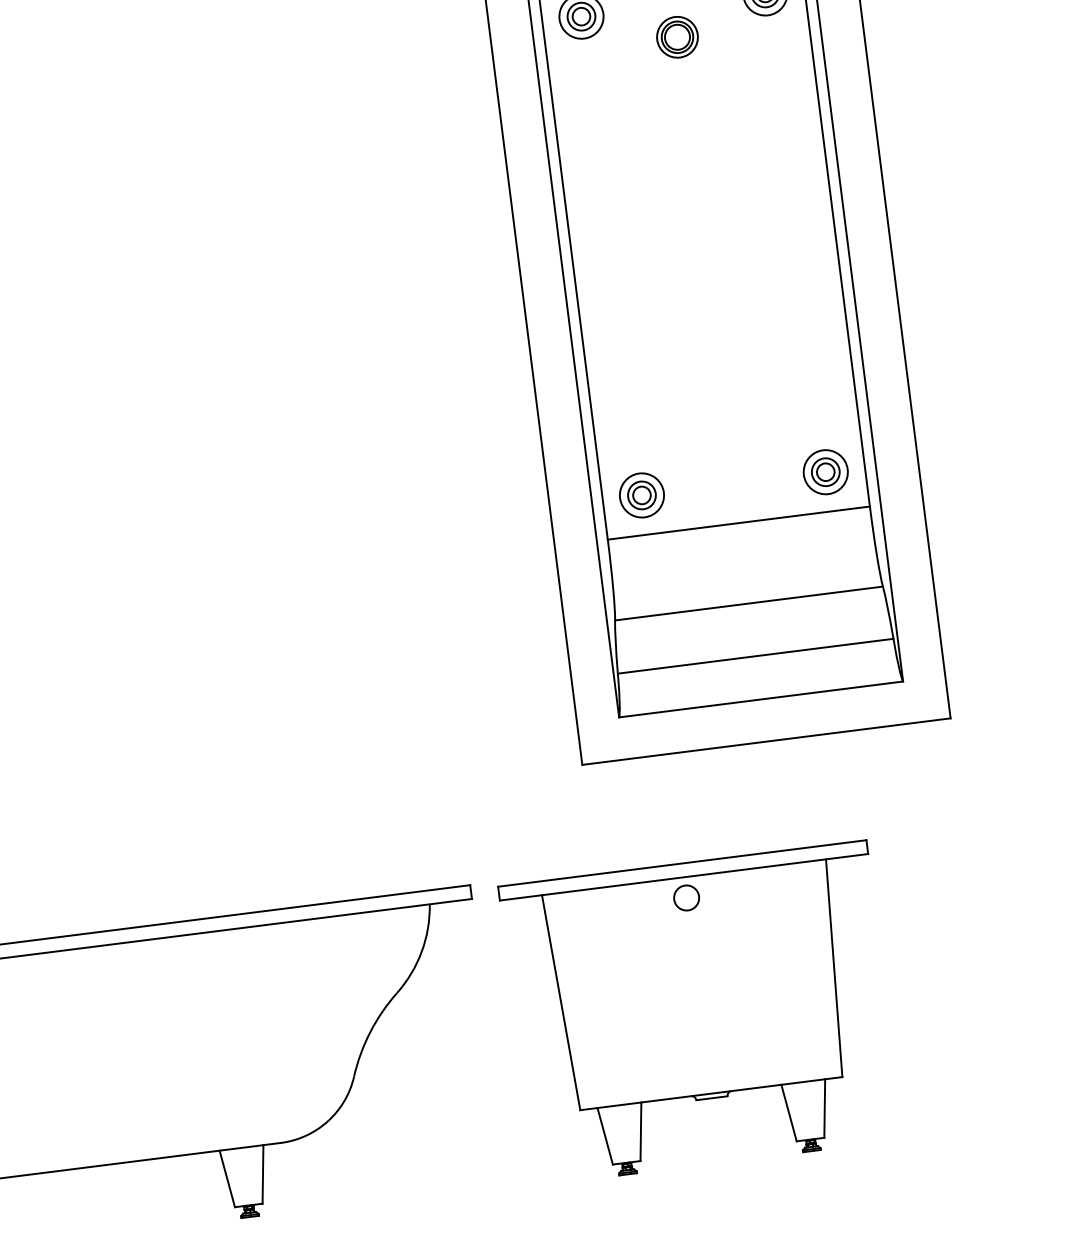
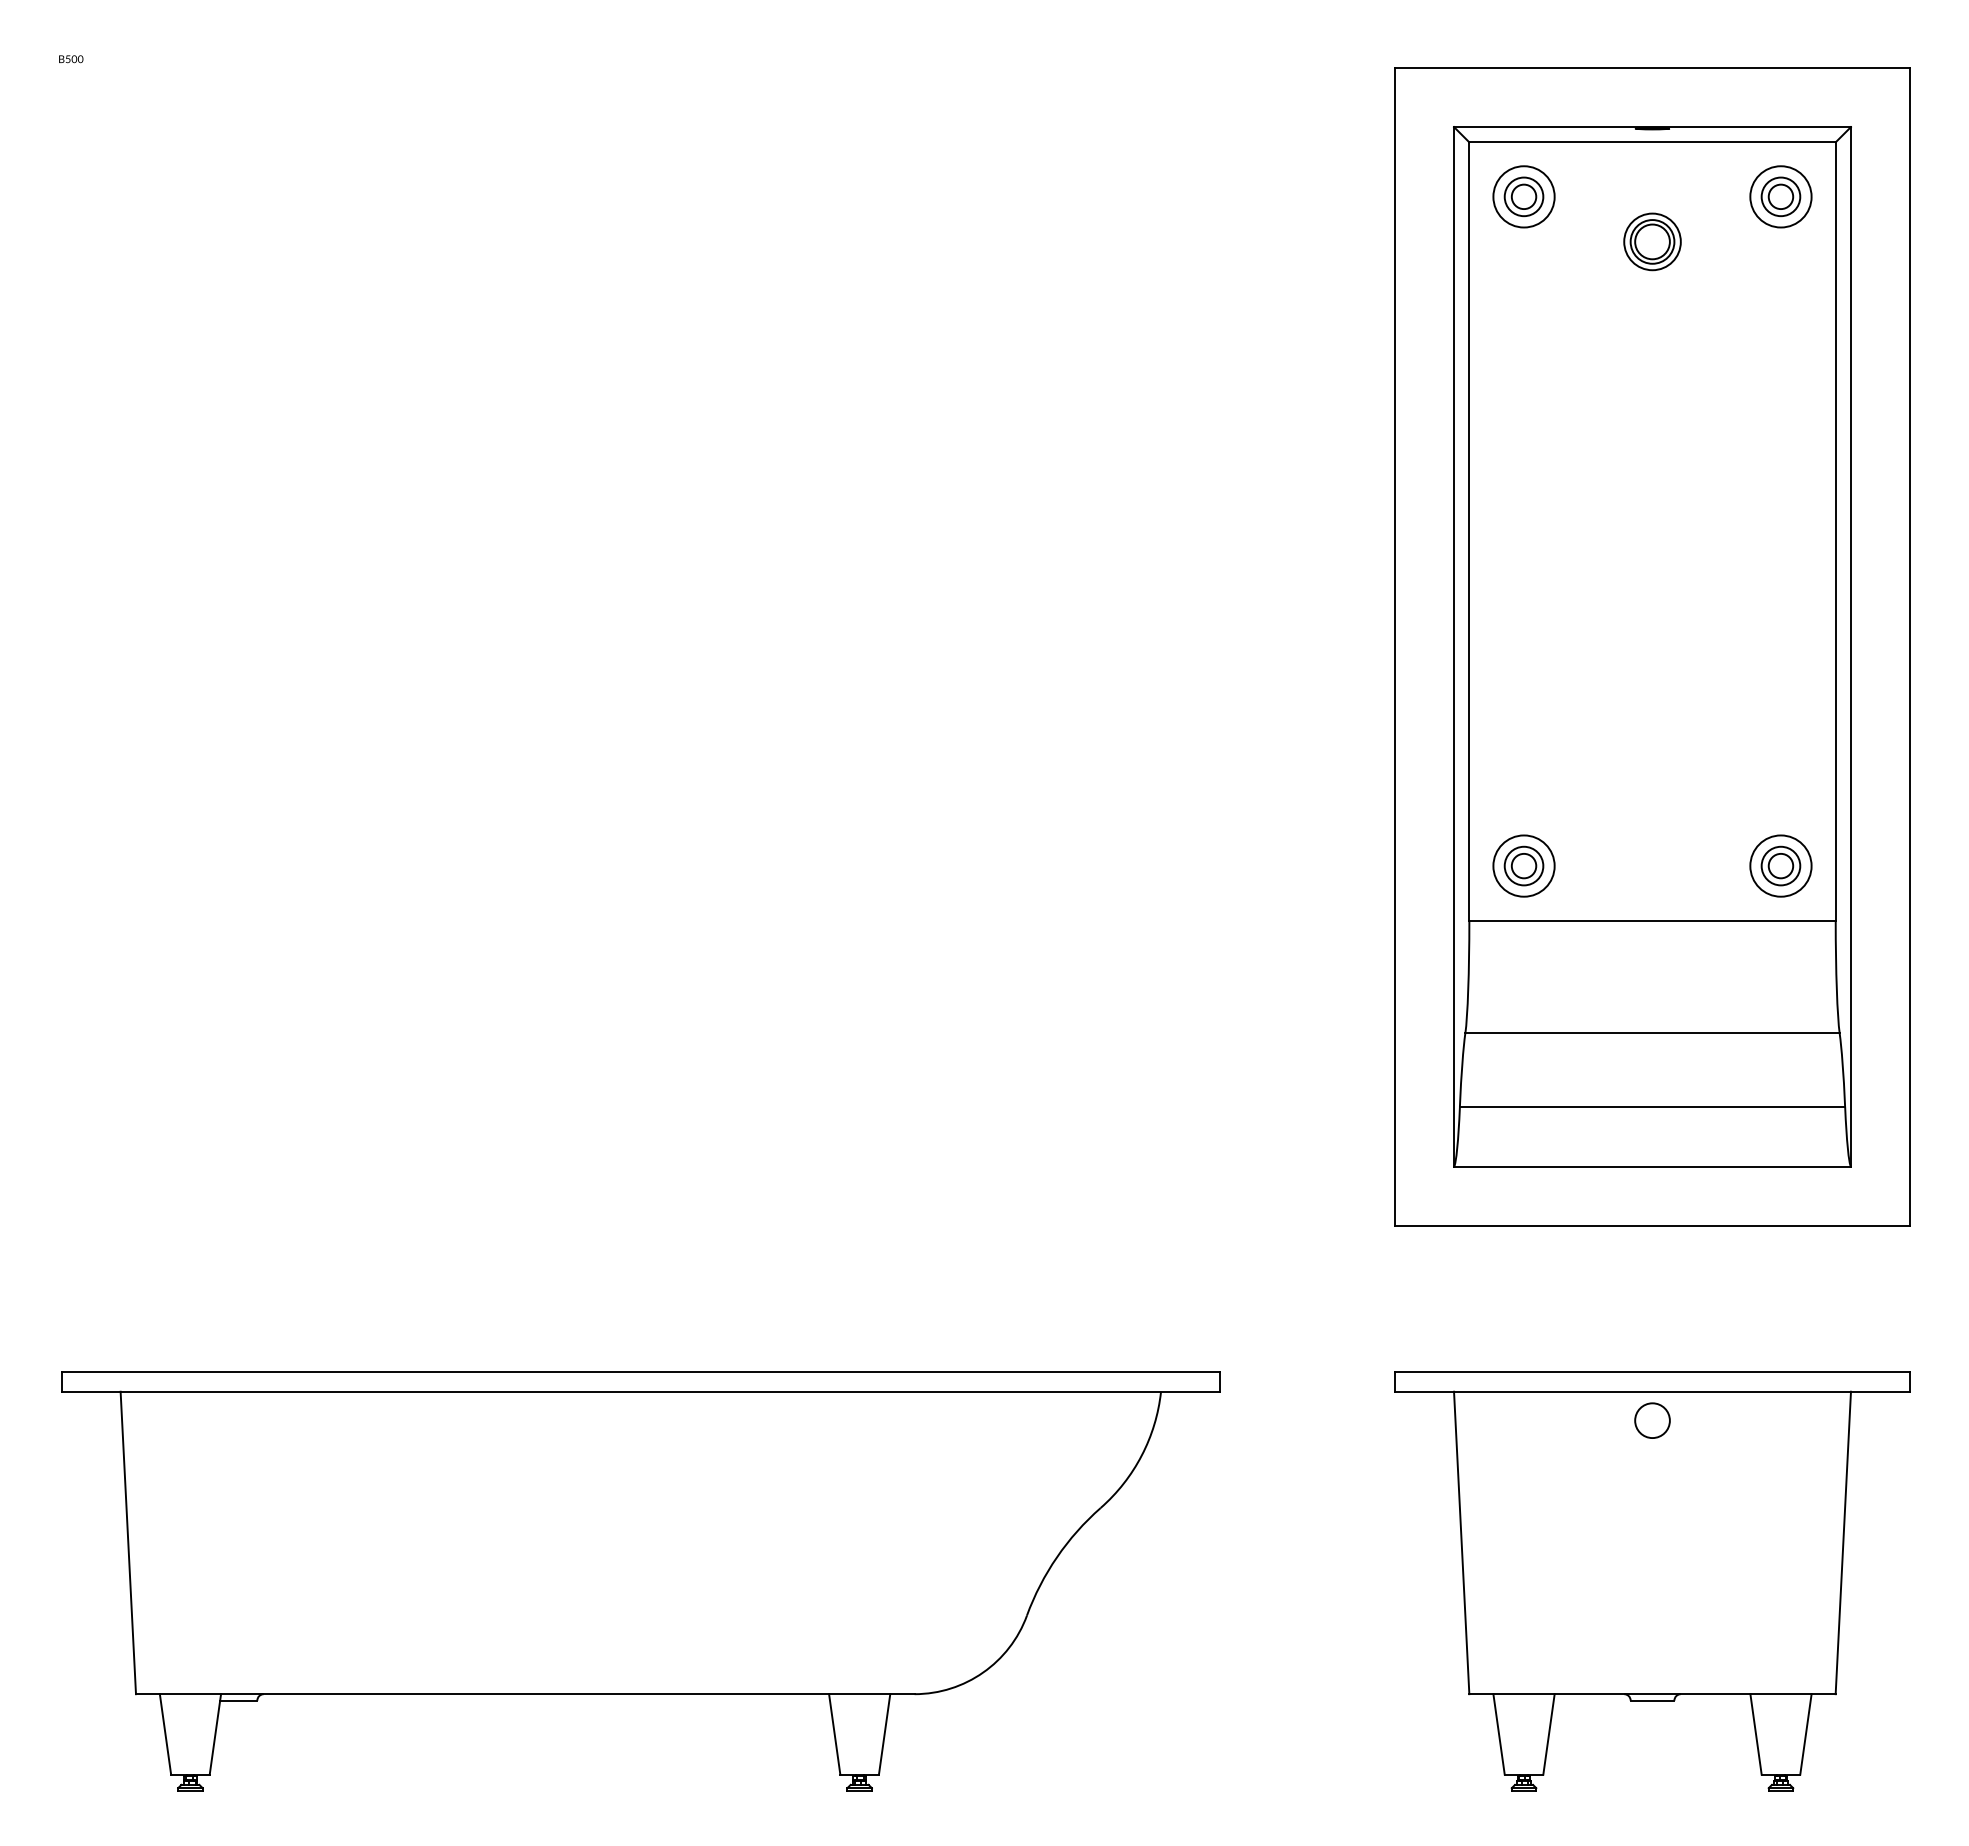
part: (701, 1013) -> (1652, 1581), moved

